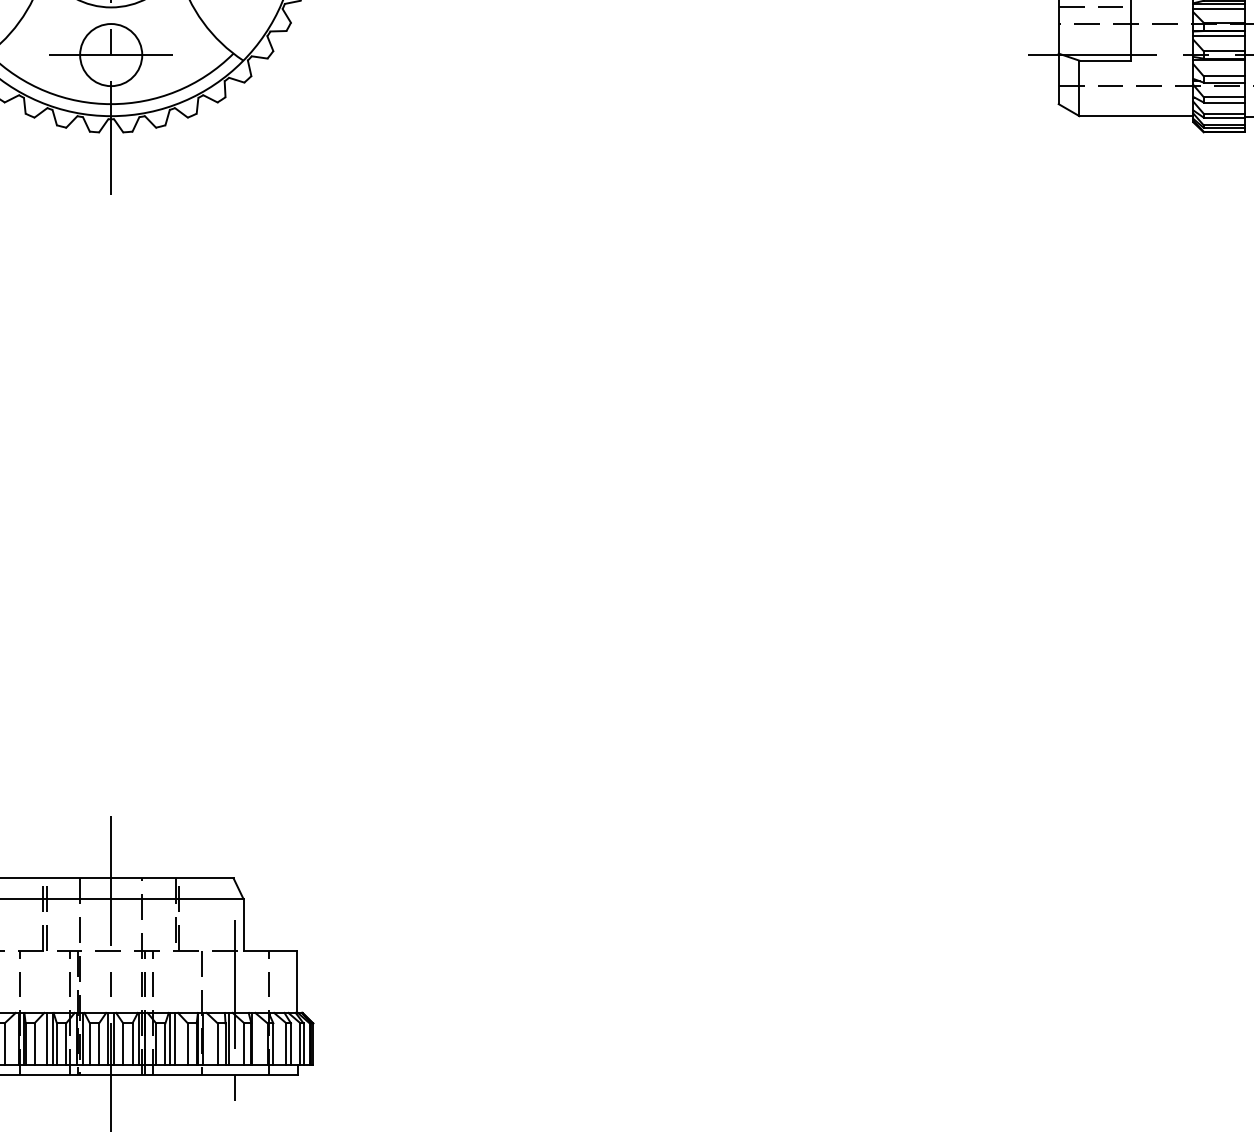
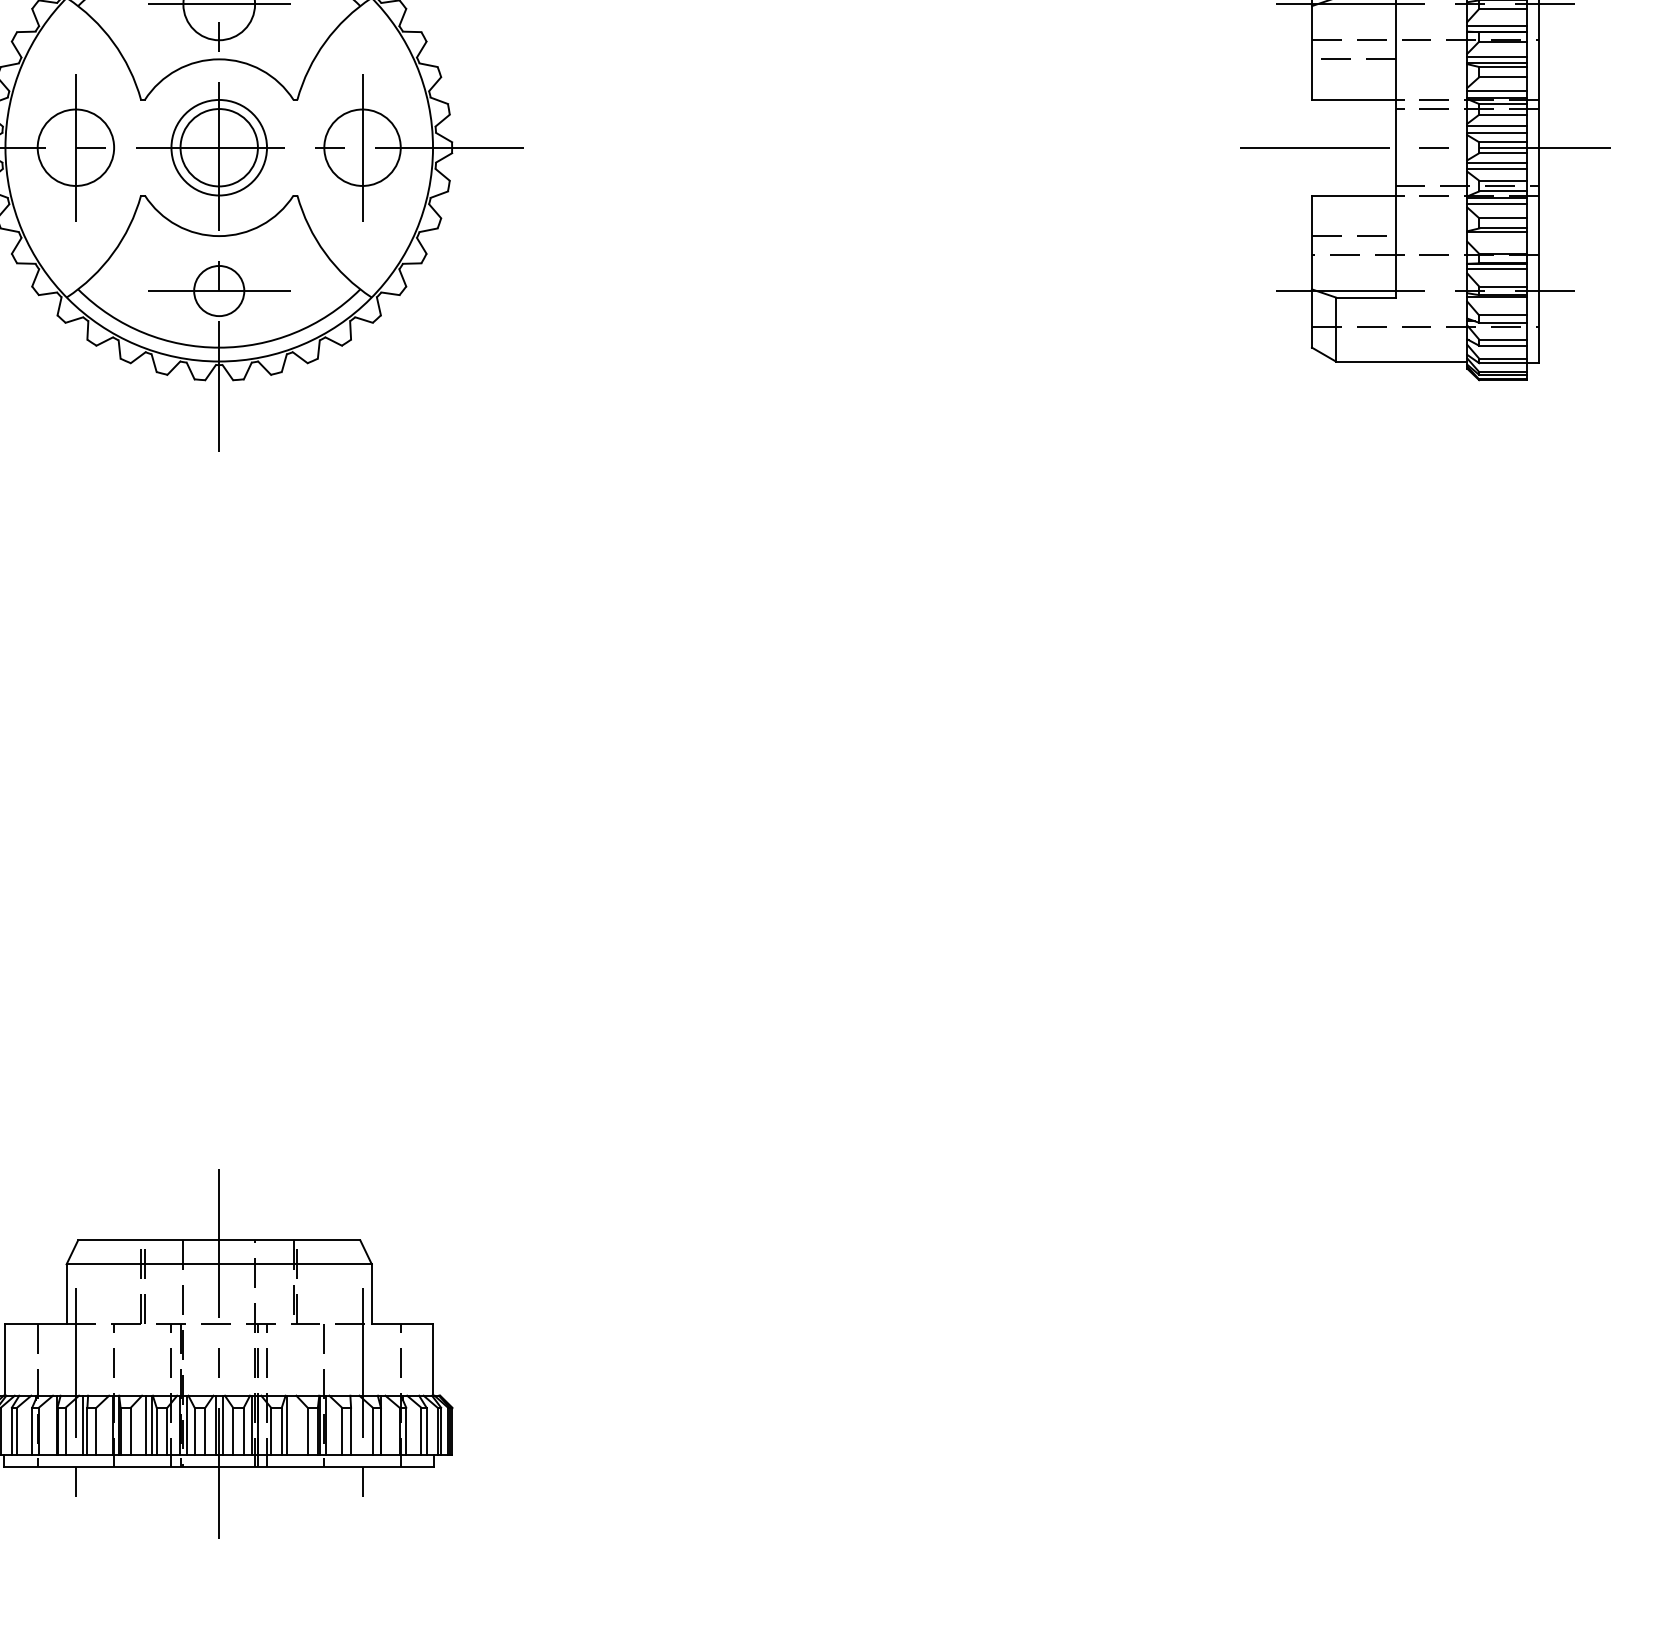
line: (1218, 9) -> (1496, 238), removed
circle: (111, 54) -> (219, 290), size x0.7
line: (174, 1038) -> (292, 1425), removed
line: (229, 1038) -> (355, 1425), removed

